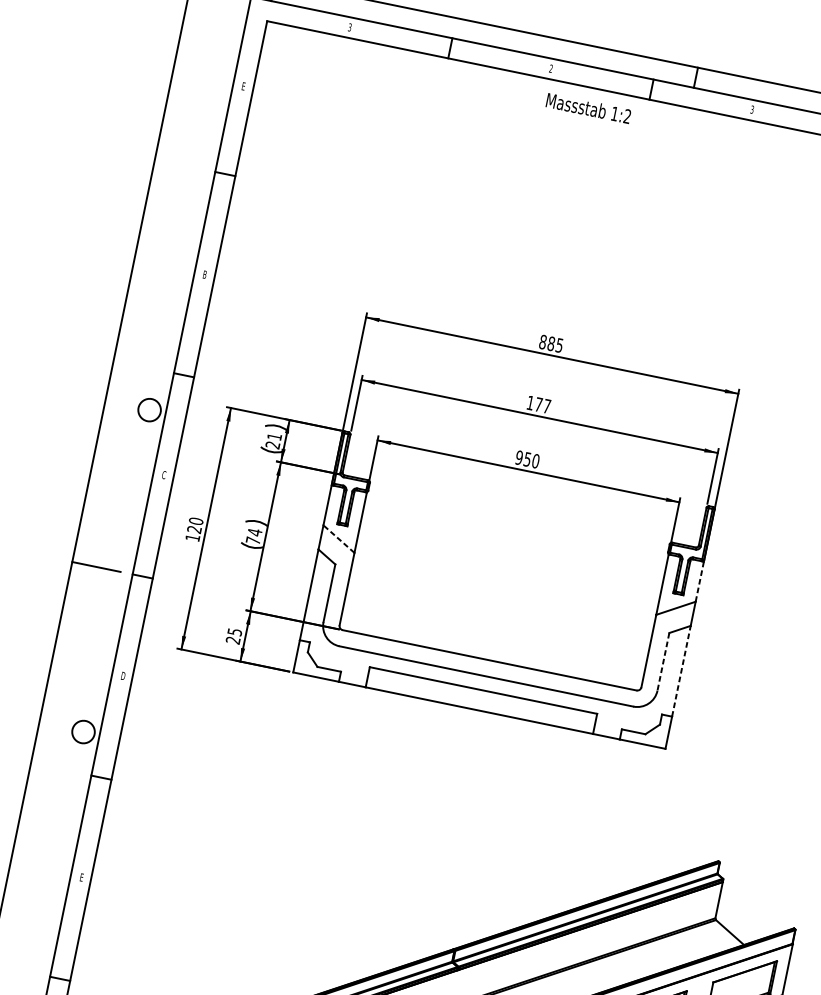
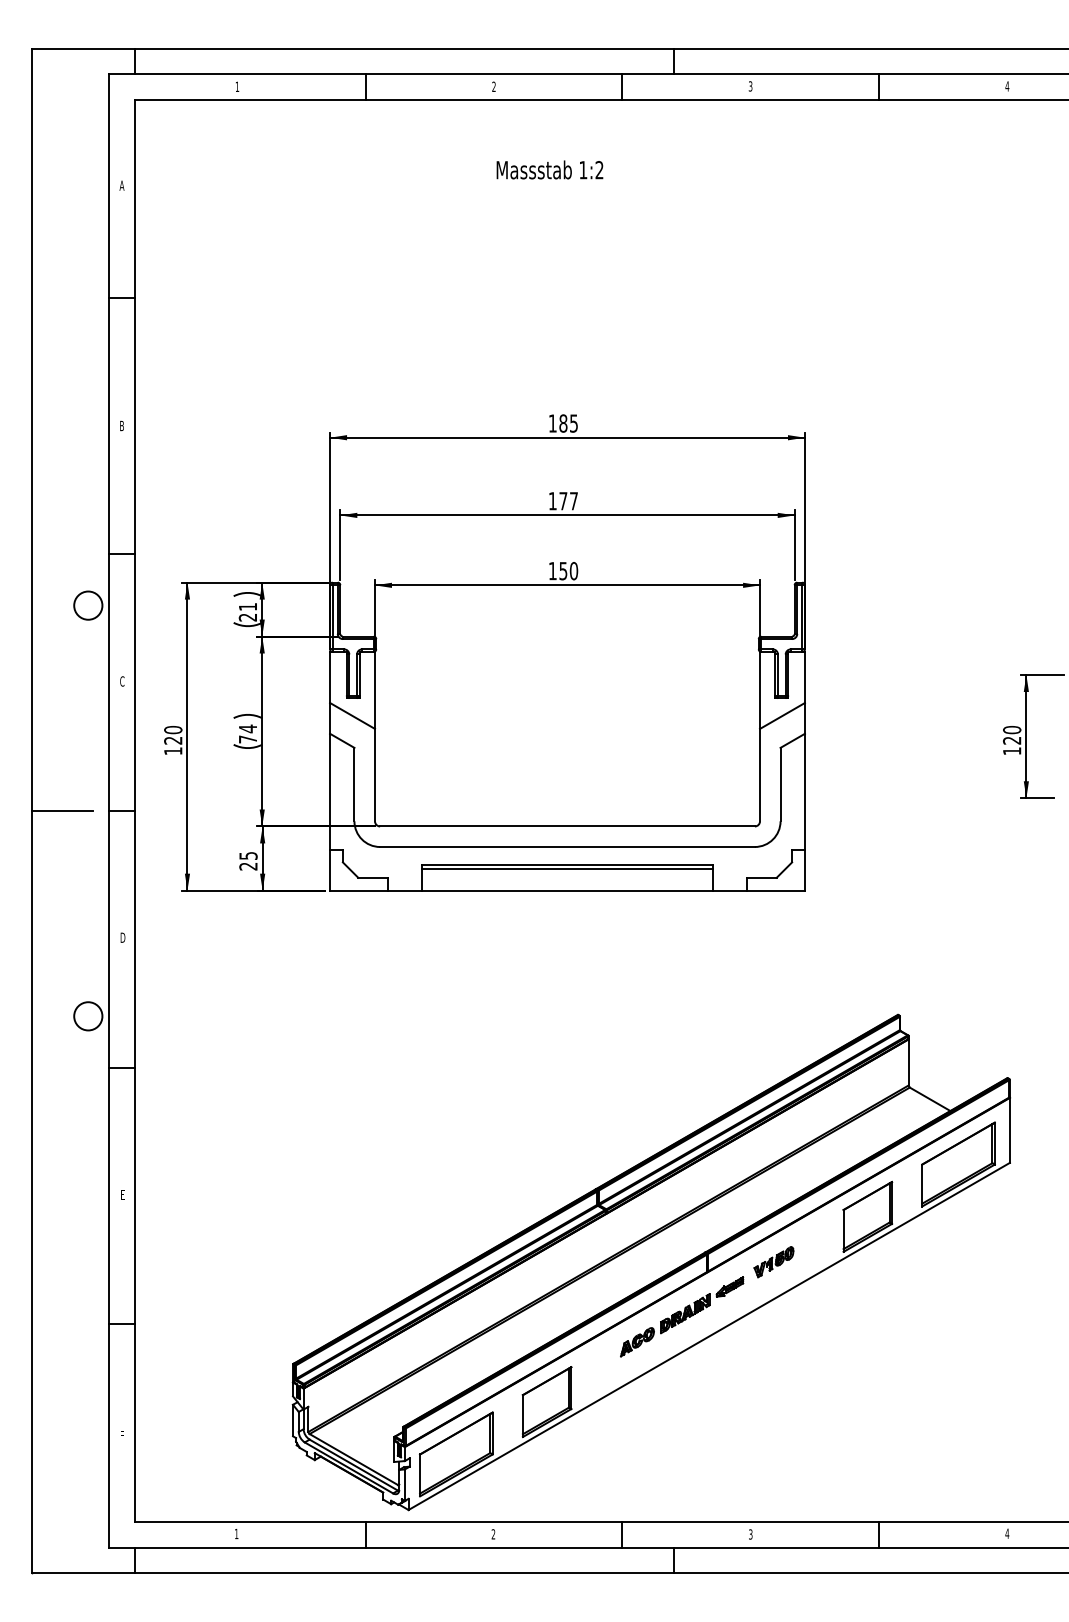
text: (350, 27) -> (237, 86), 3 -> 1
text: (243, 86) -> (121, 185), E -> A
text: (588, 107) -> (549, 169), moved
text: (542, 342) -> (552, 423), 885 -> 185
text: (519, 457) -> (552, 570), 950 -> 150
line: (339, 538) -> (352, 715), dashed -> solid
line: (699, 581) -> (804, 677), dashed -> solid
line: (663, 661) -> (780, 784), dashed -> solid
line: (681, 671) -> (804, 791), dashed -> solid
line: (482, 694) -> (567, 869), added

